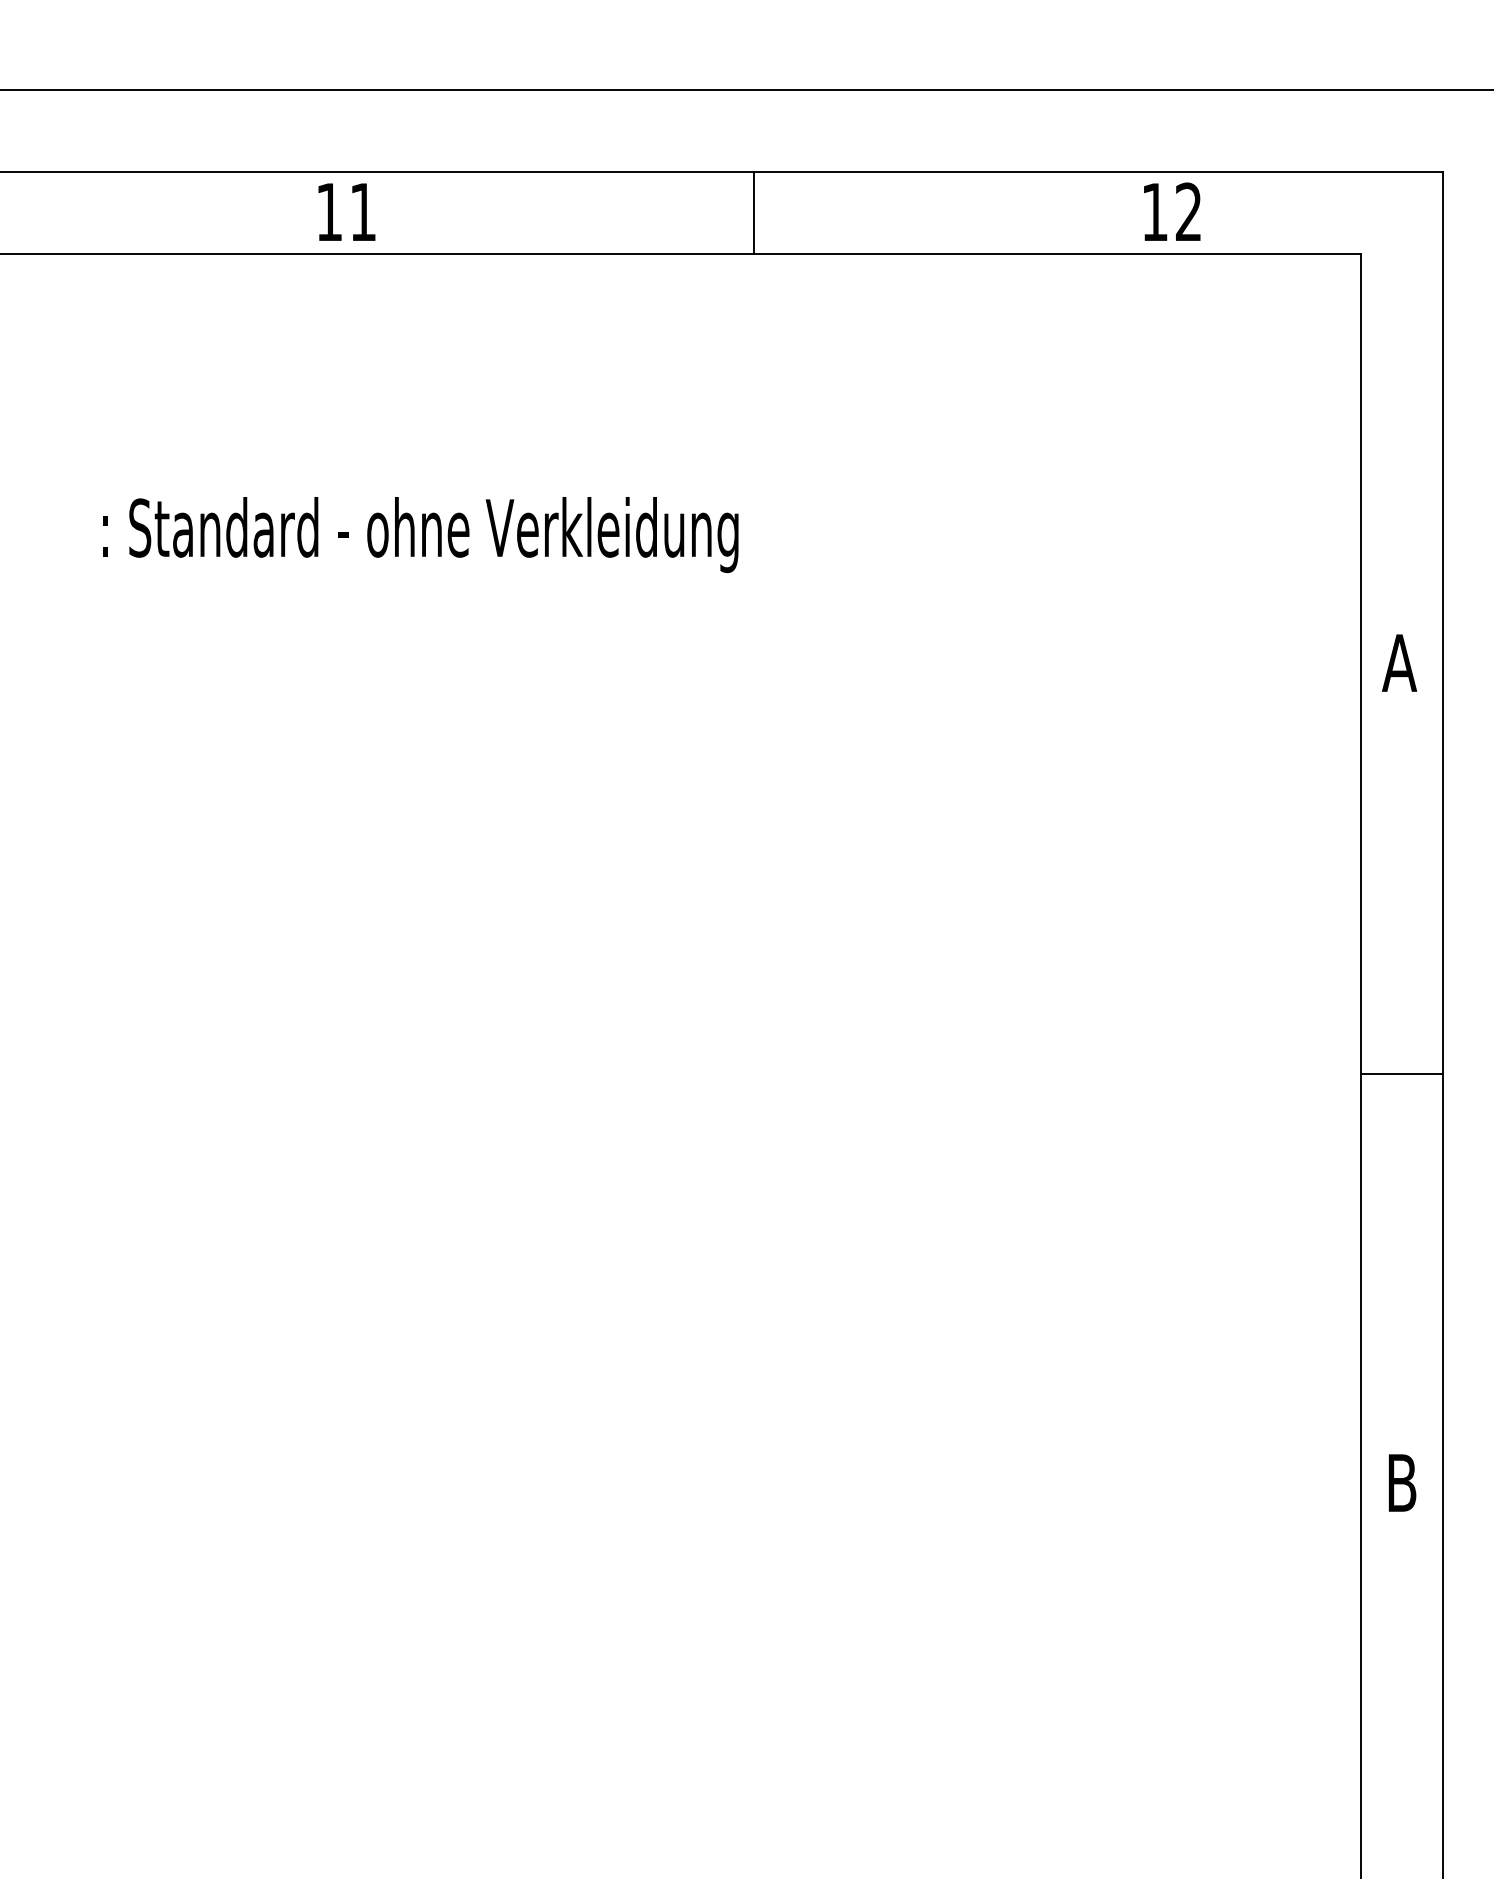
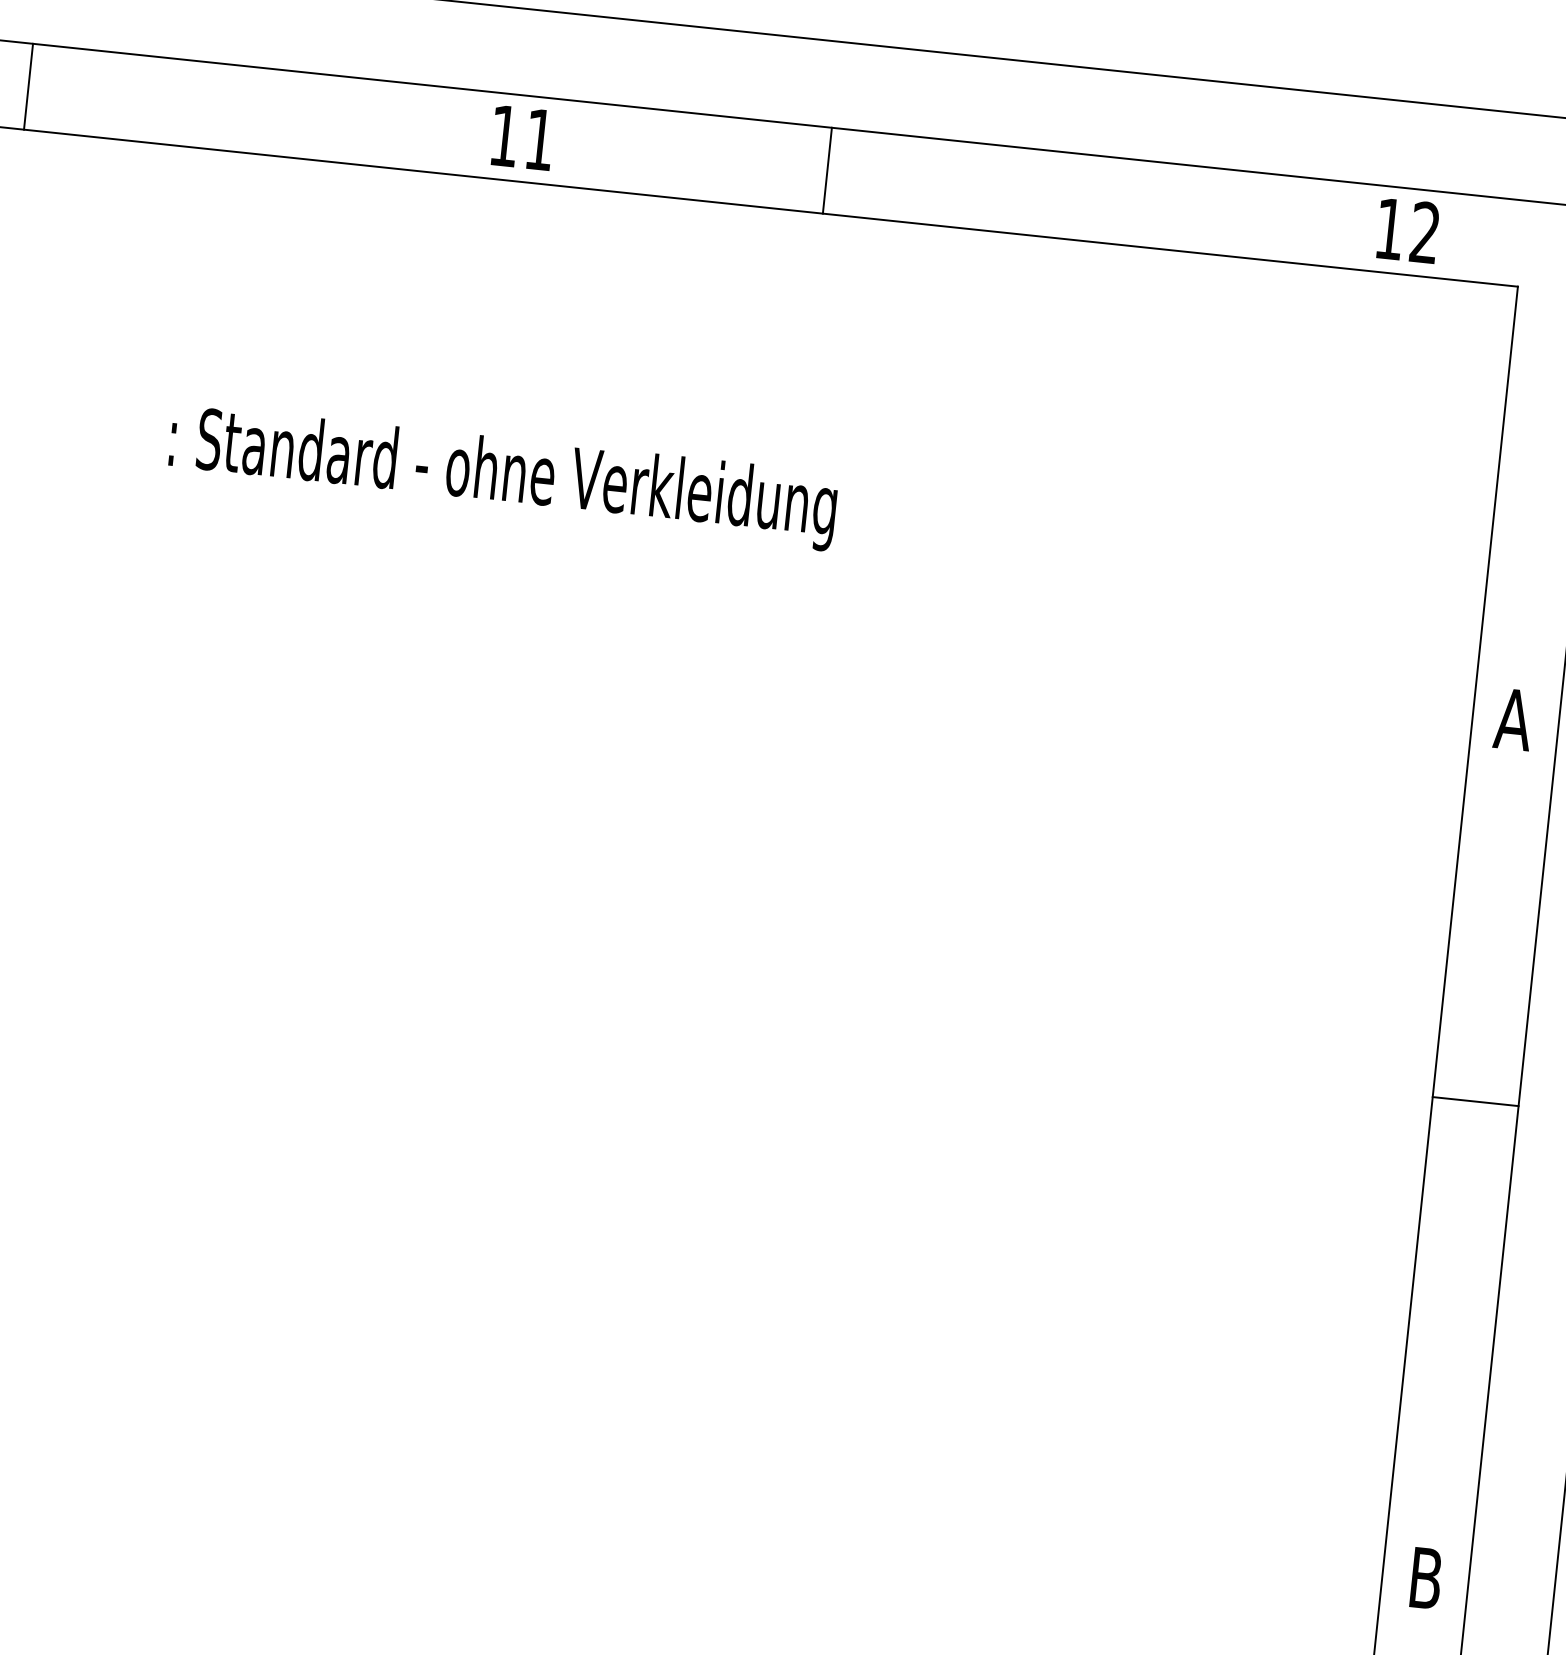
text: (346, 211) -> (522, 137), moved
text: (1172, 211) -> (1408, 230), moved
line: (753, 212) -> (827, 170), moved
line: (1401, 1073) -> (1475, 1101), moved

